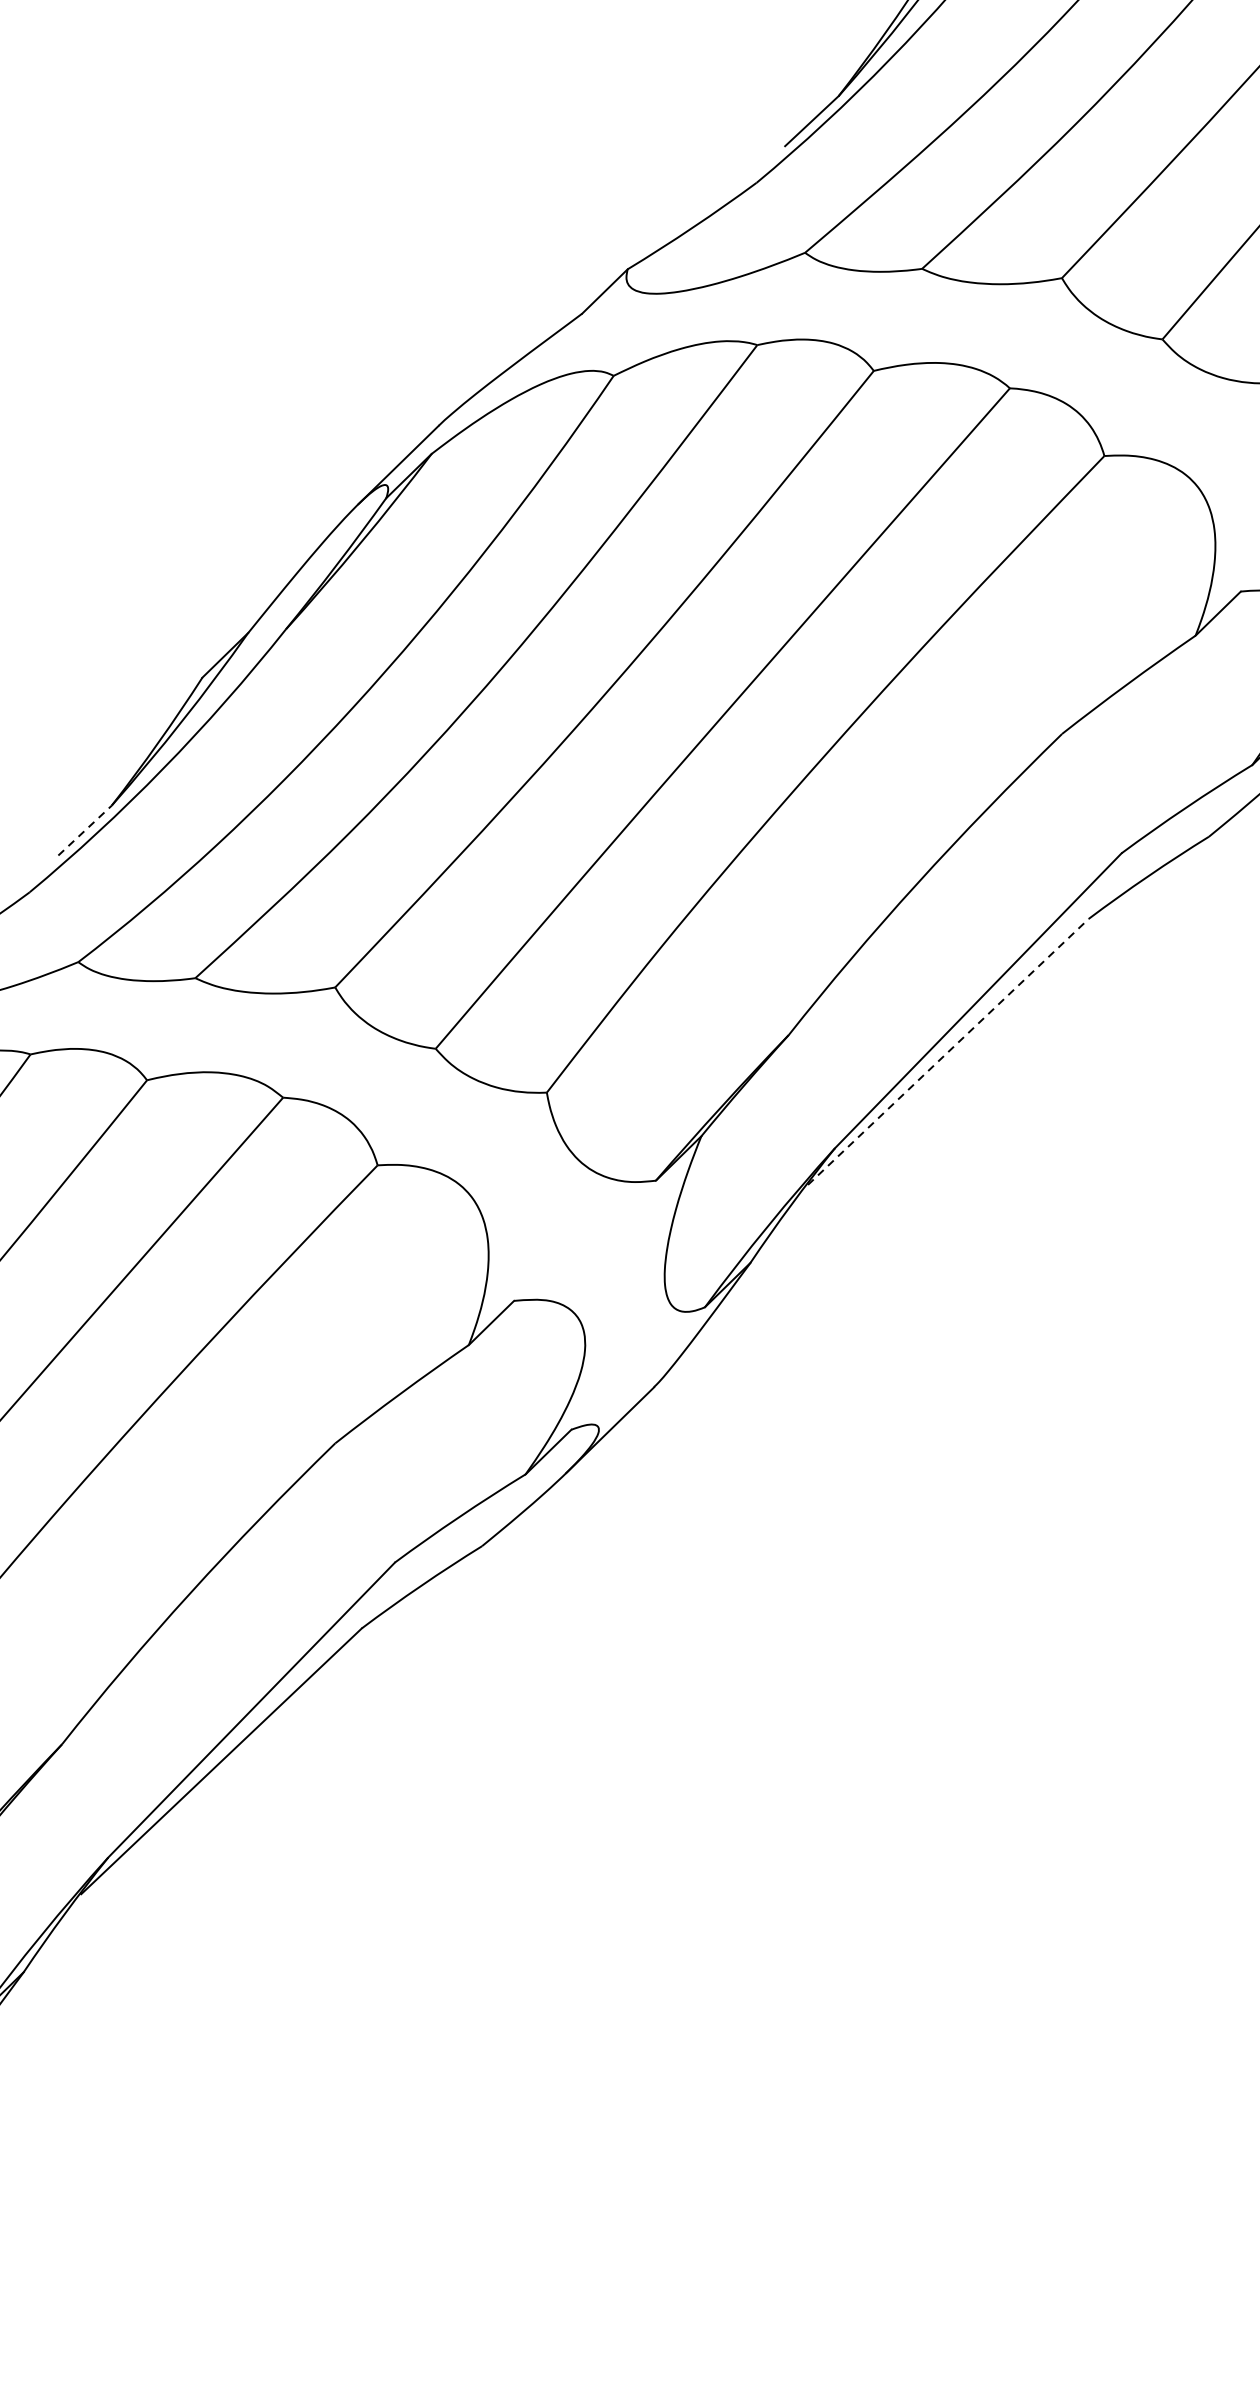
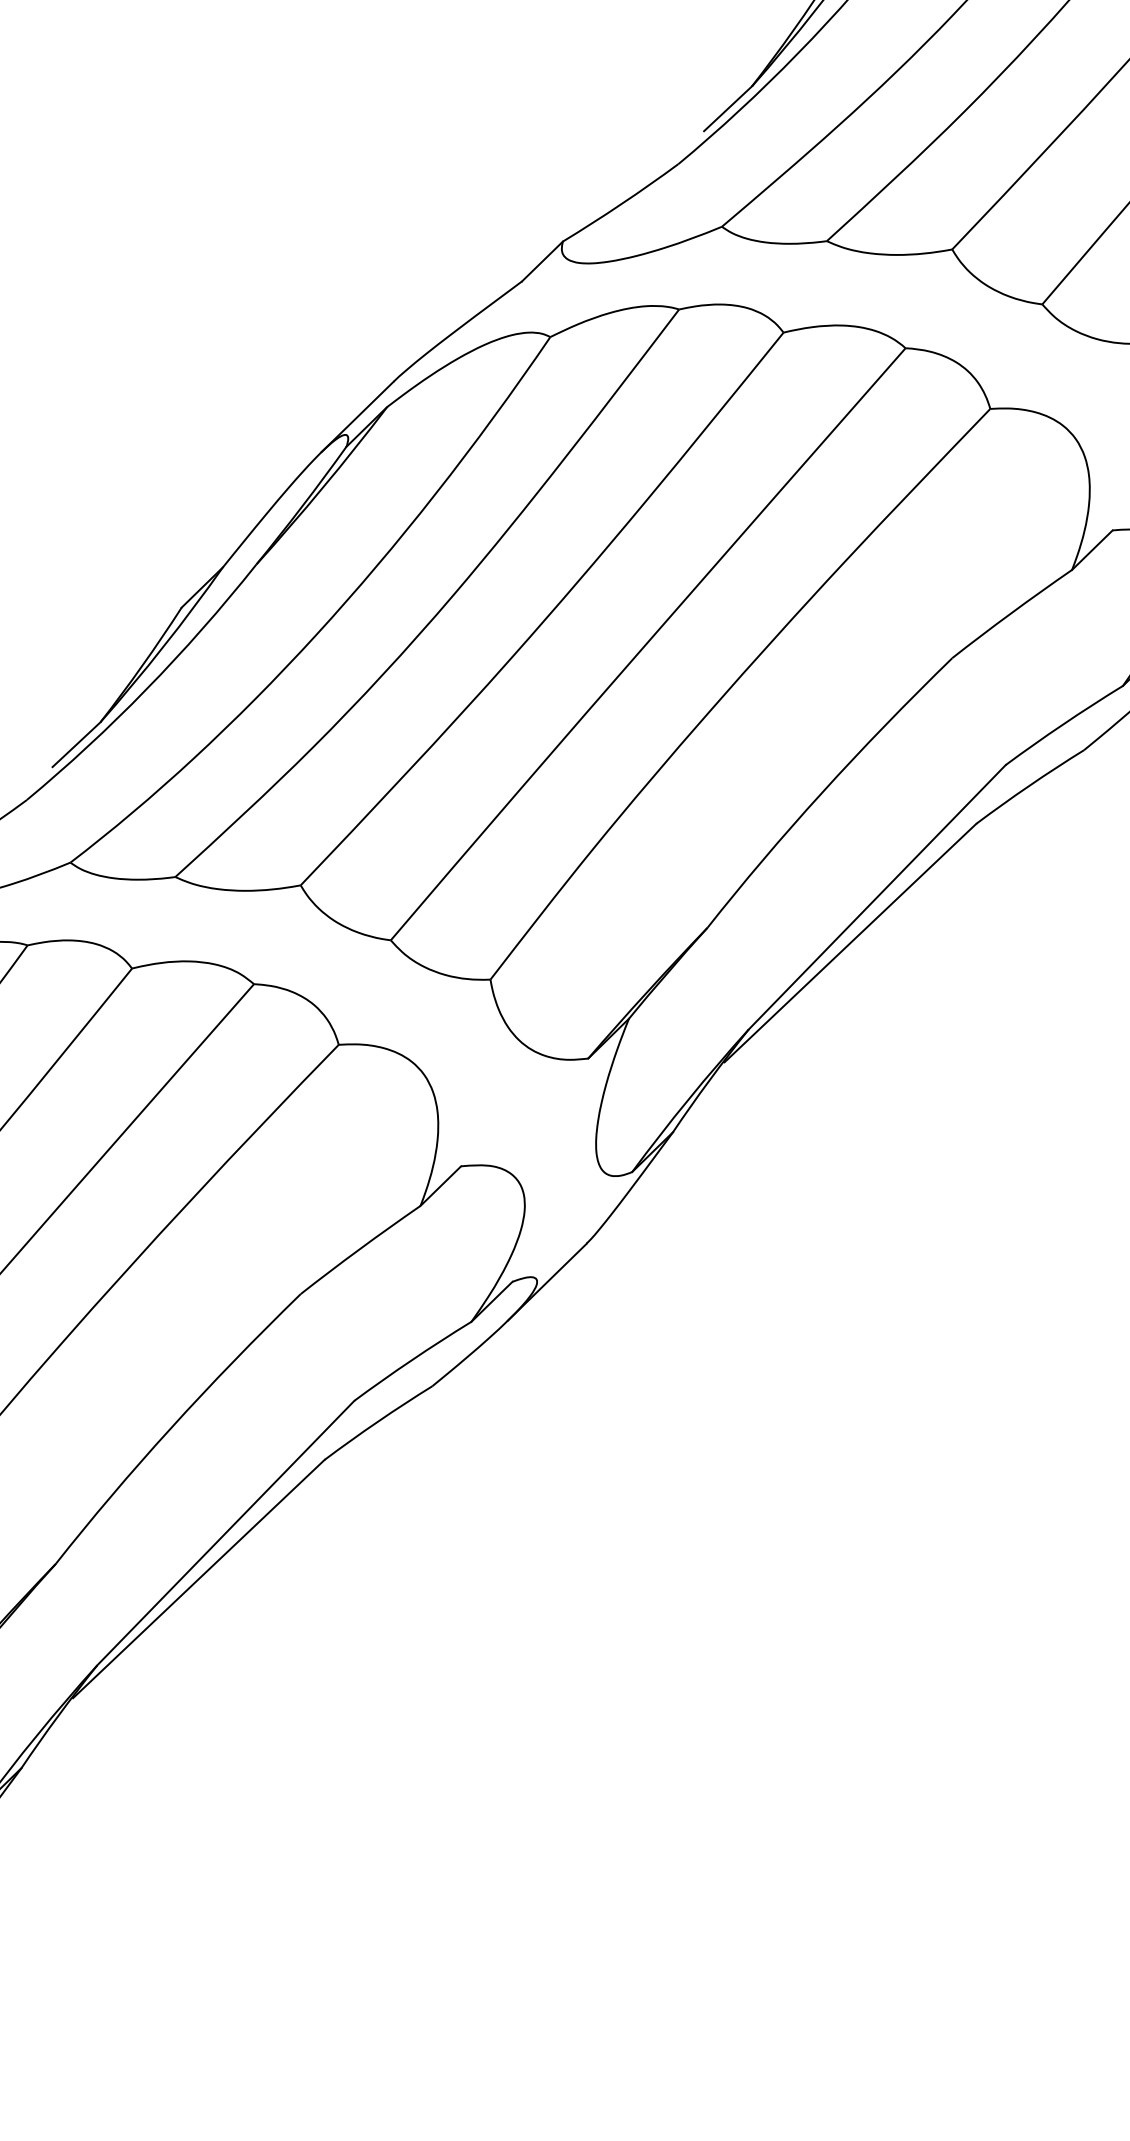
line: (85, 830) -> (76, 744), dashed -> solid
line: (948, 1051) -> (850, 942), dashed -> solid

